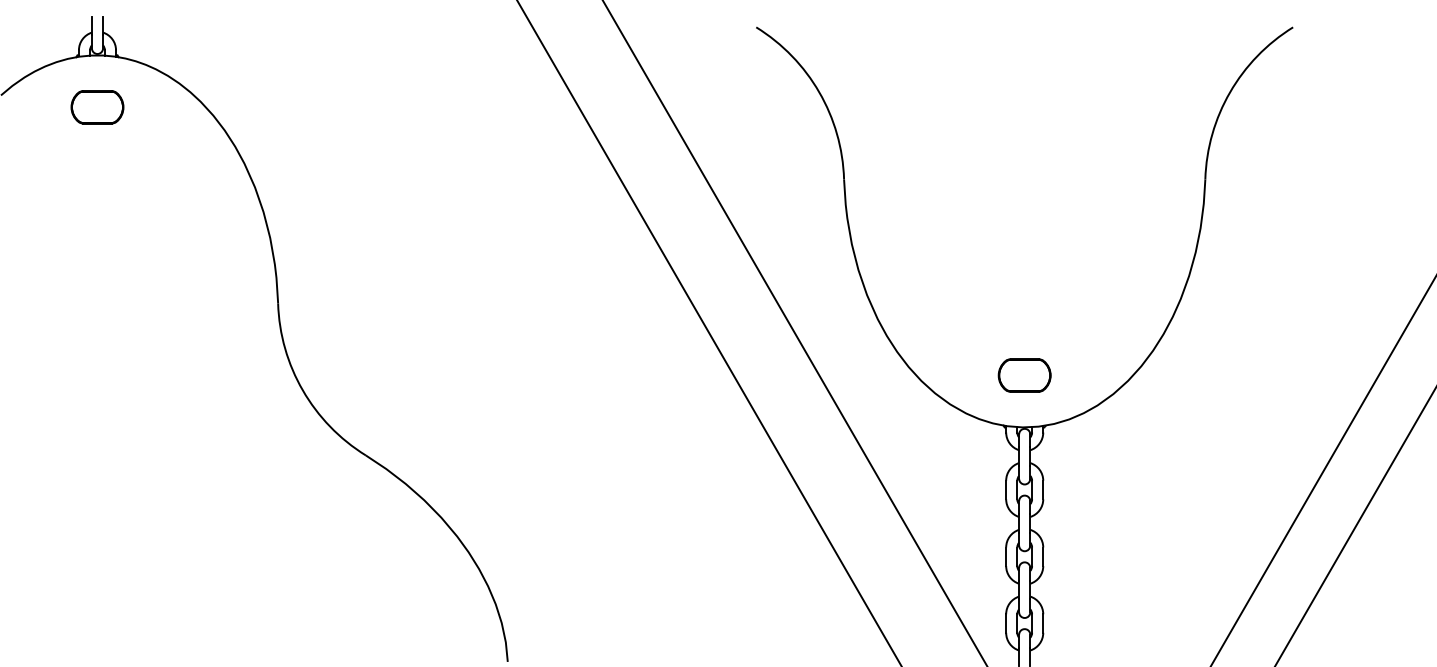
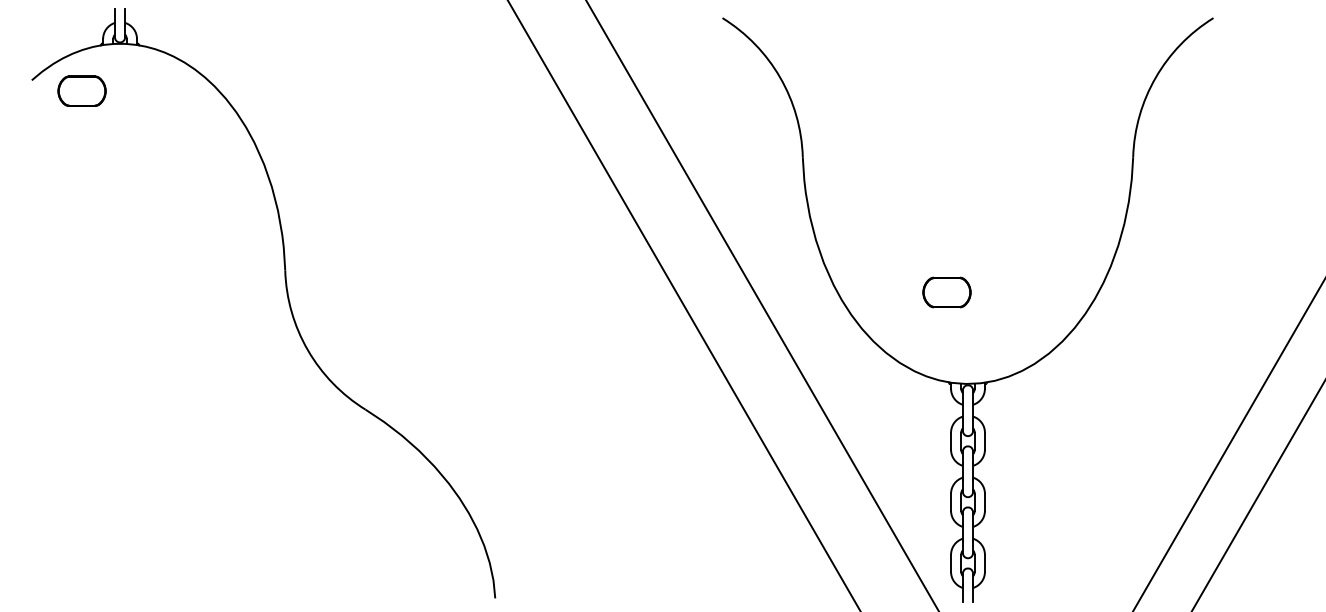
part: (96, 106) -> (81, 90), moved
part: (1024, 375) -> (946, 292), moved

